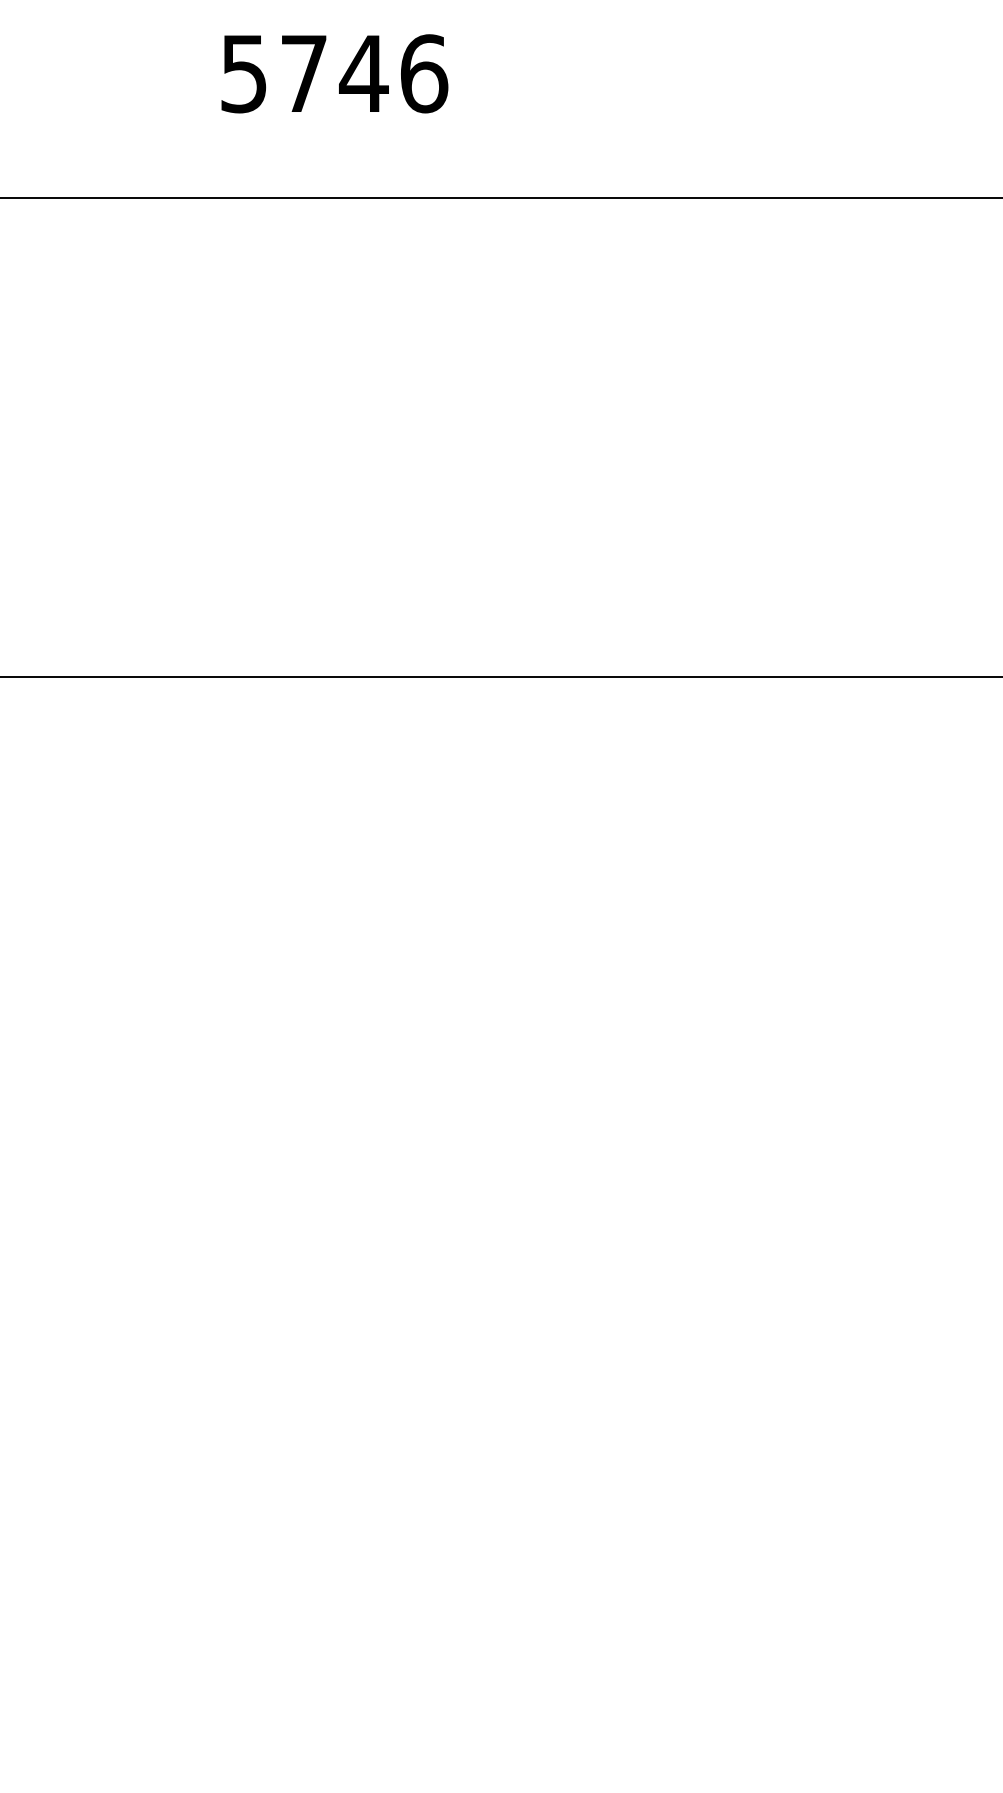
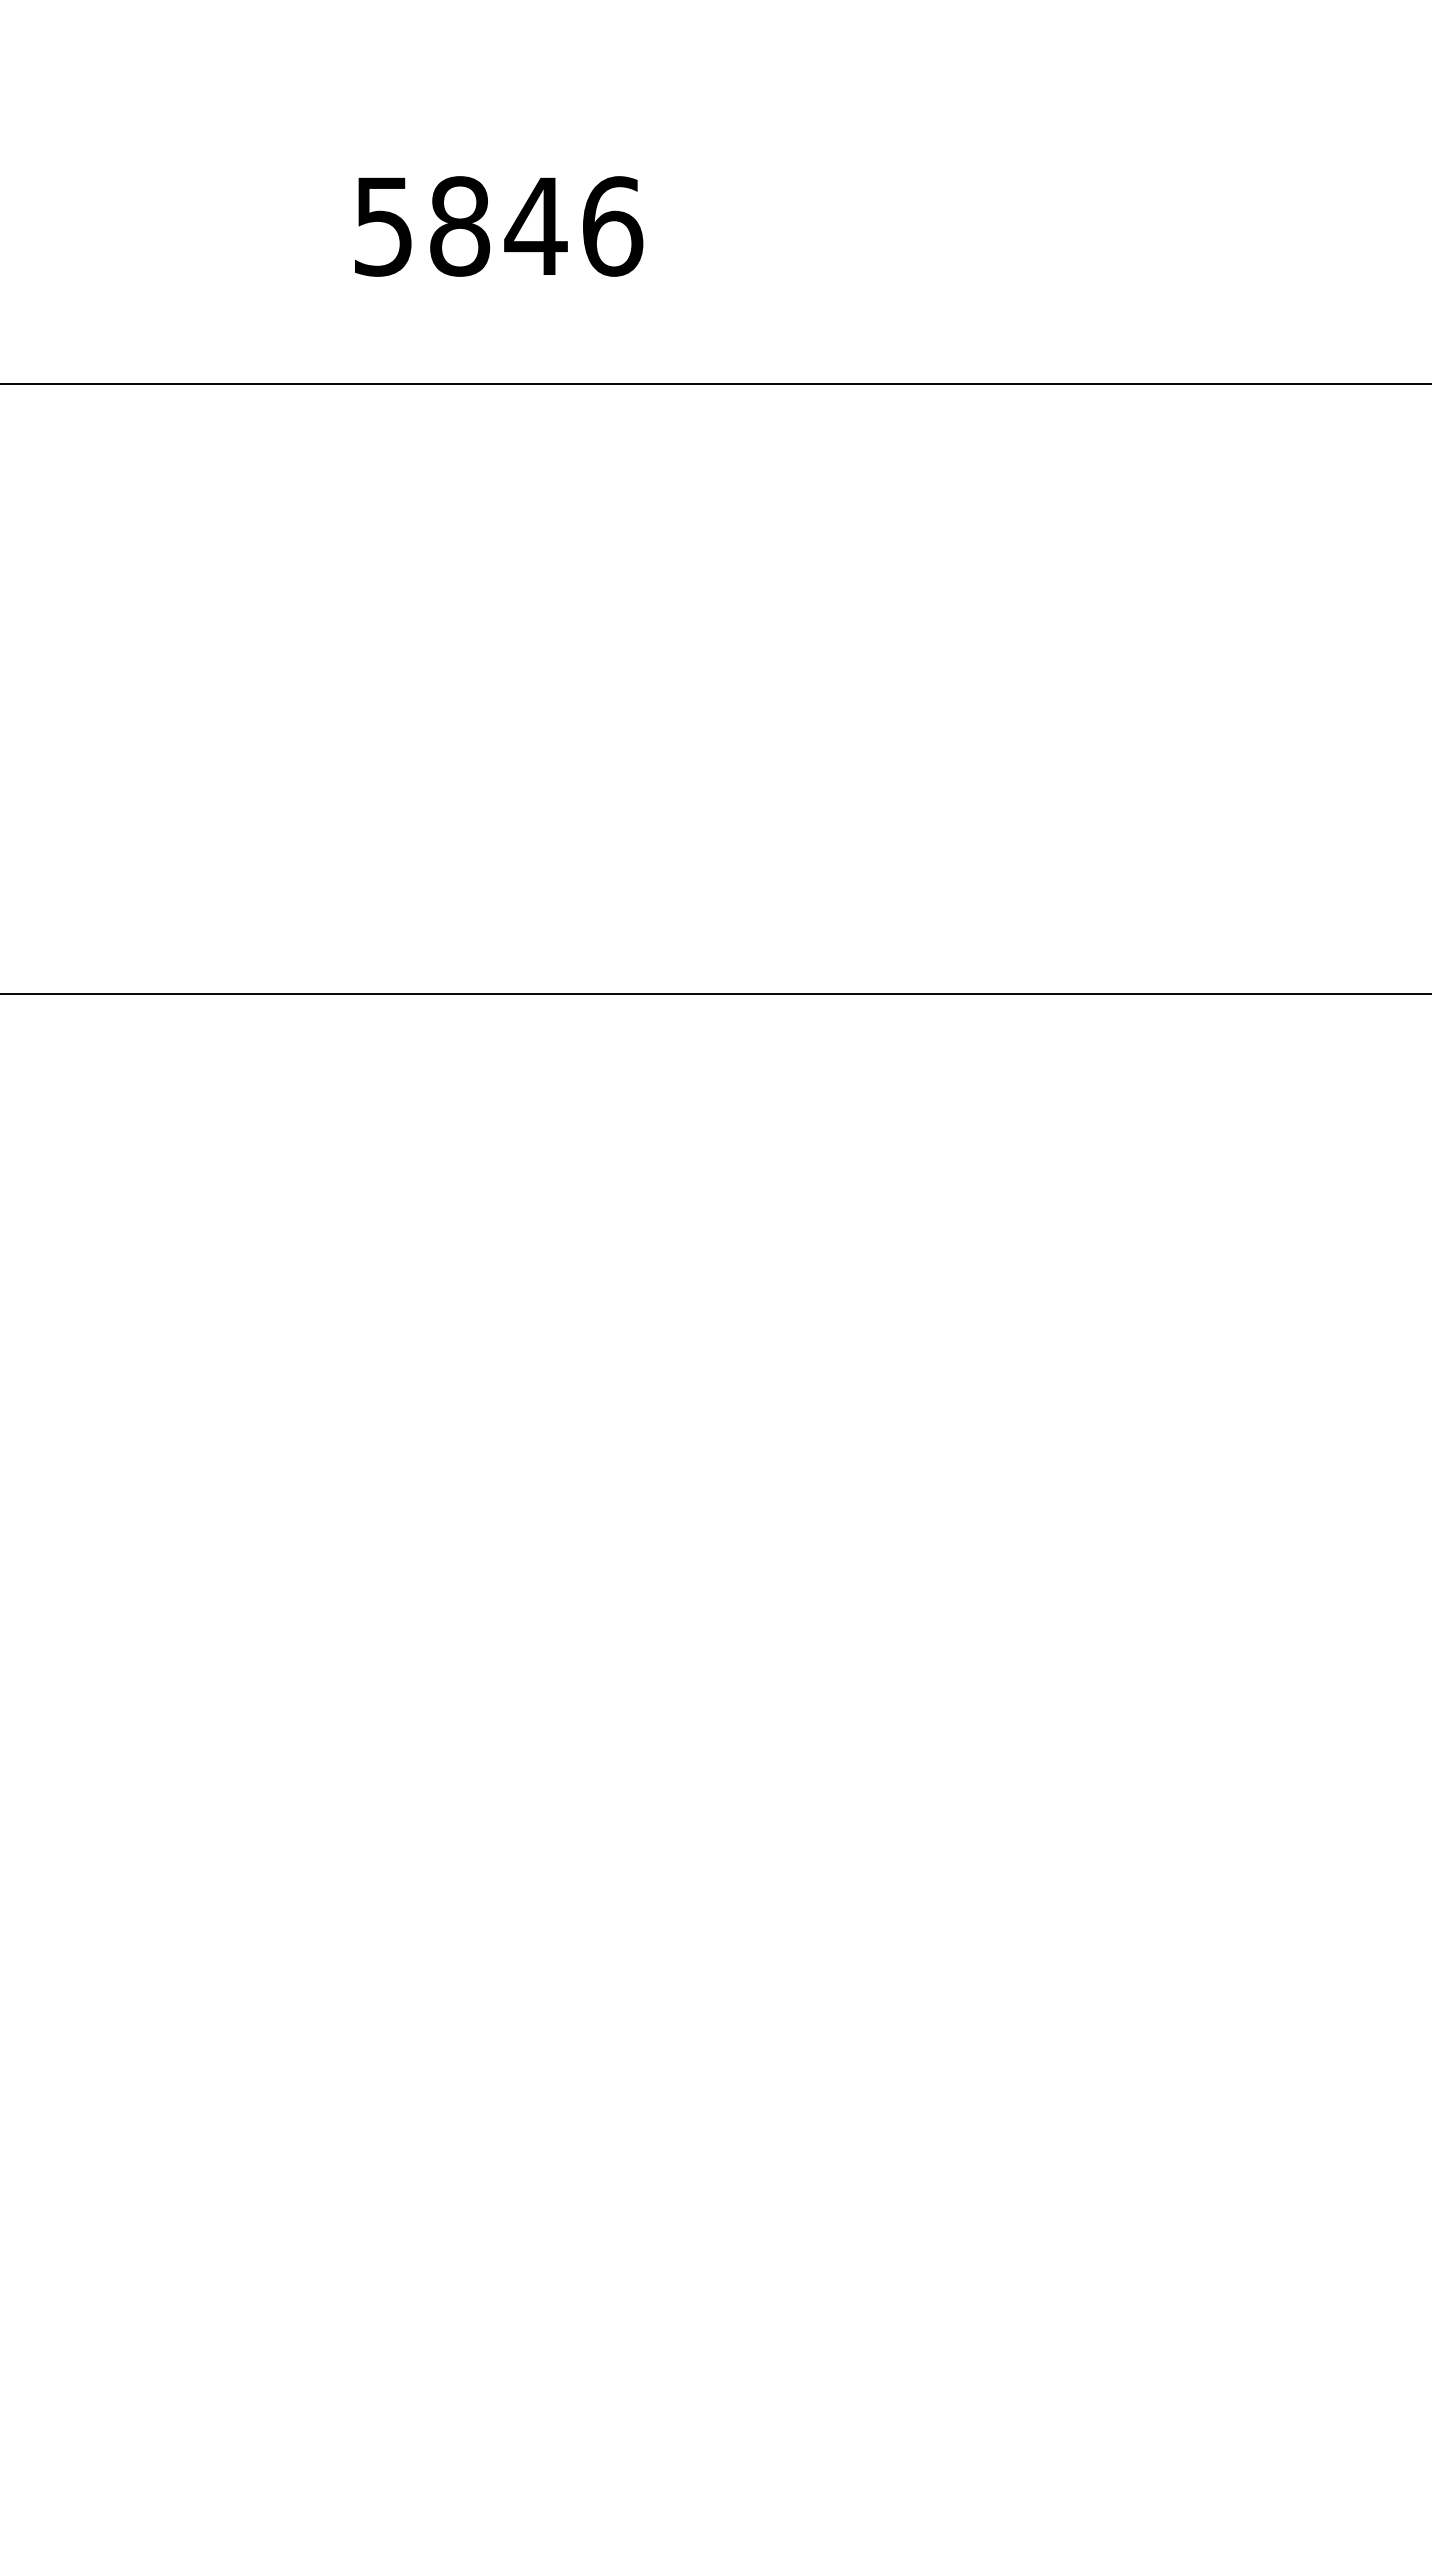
text: (304, 73) -> (460, 226), 5746 -> 5846

